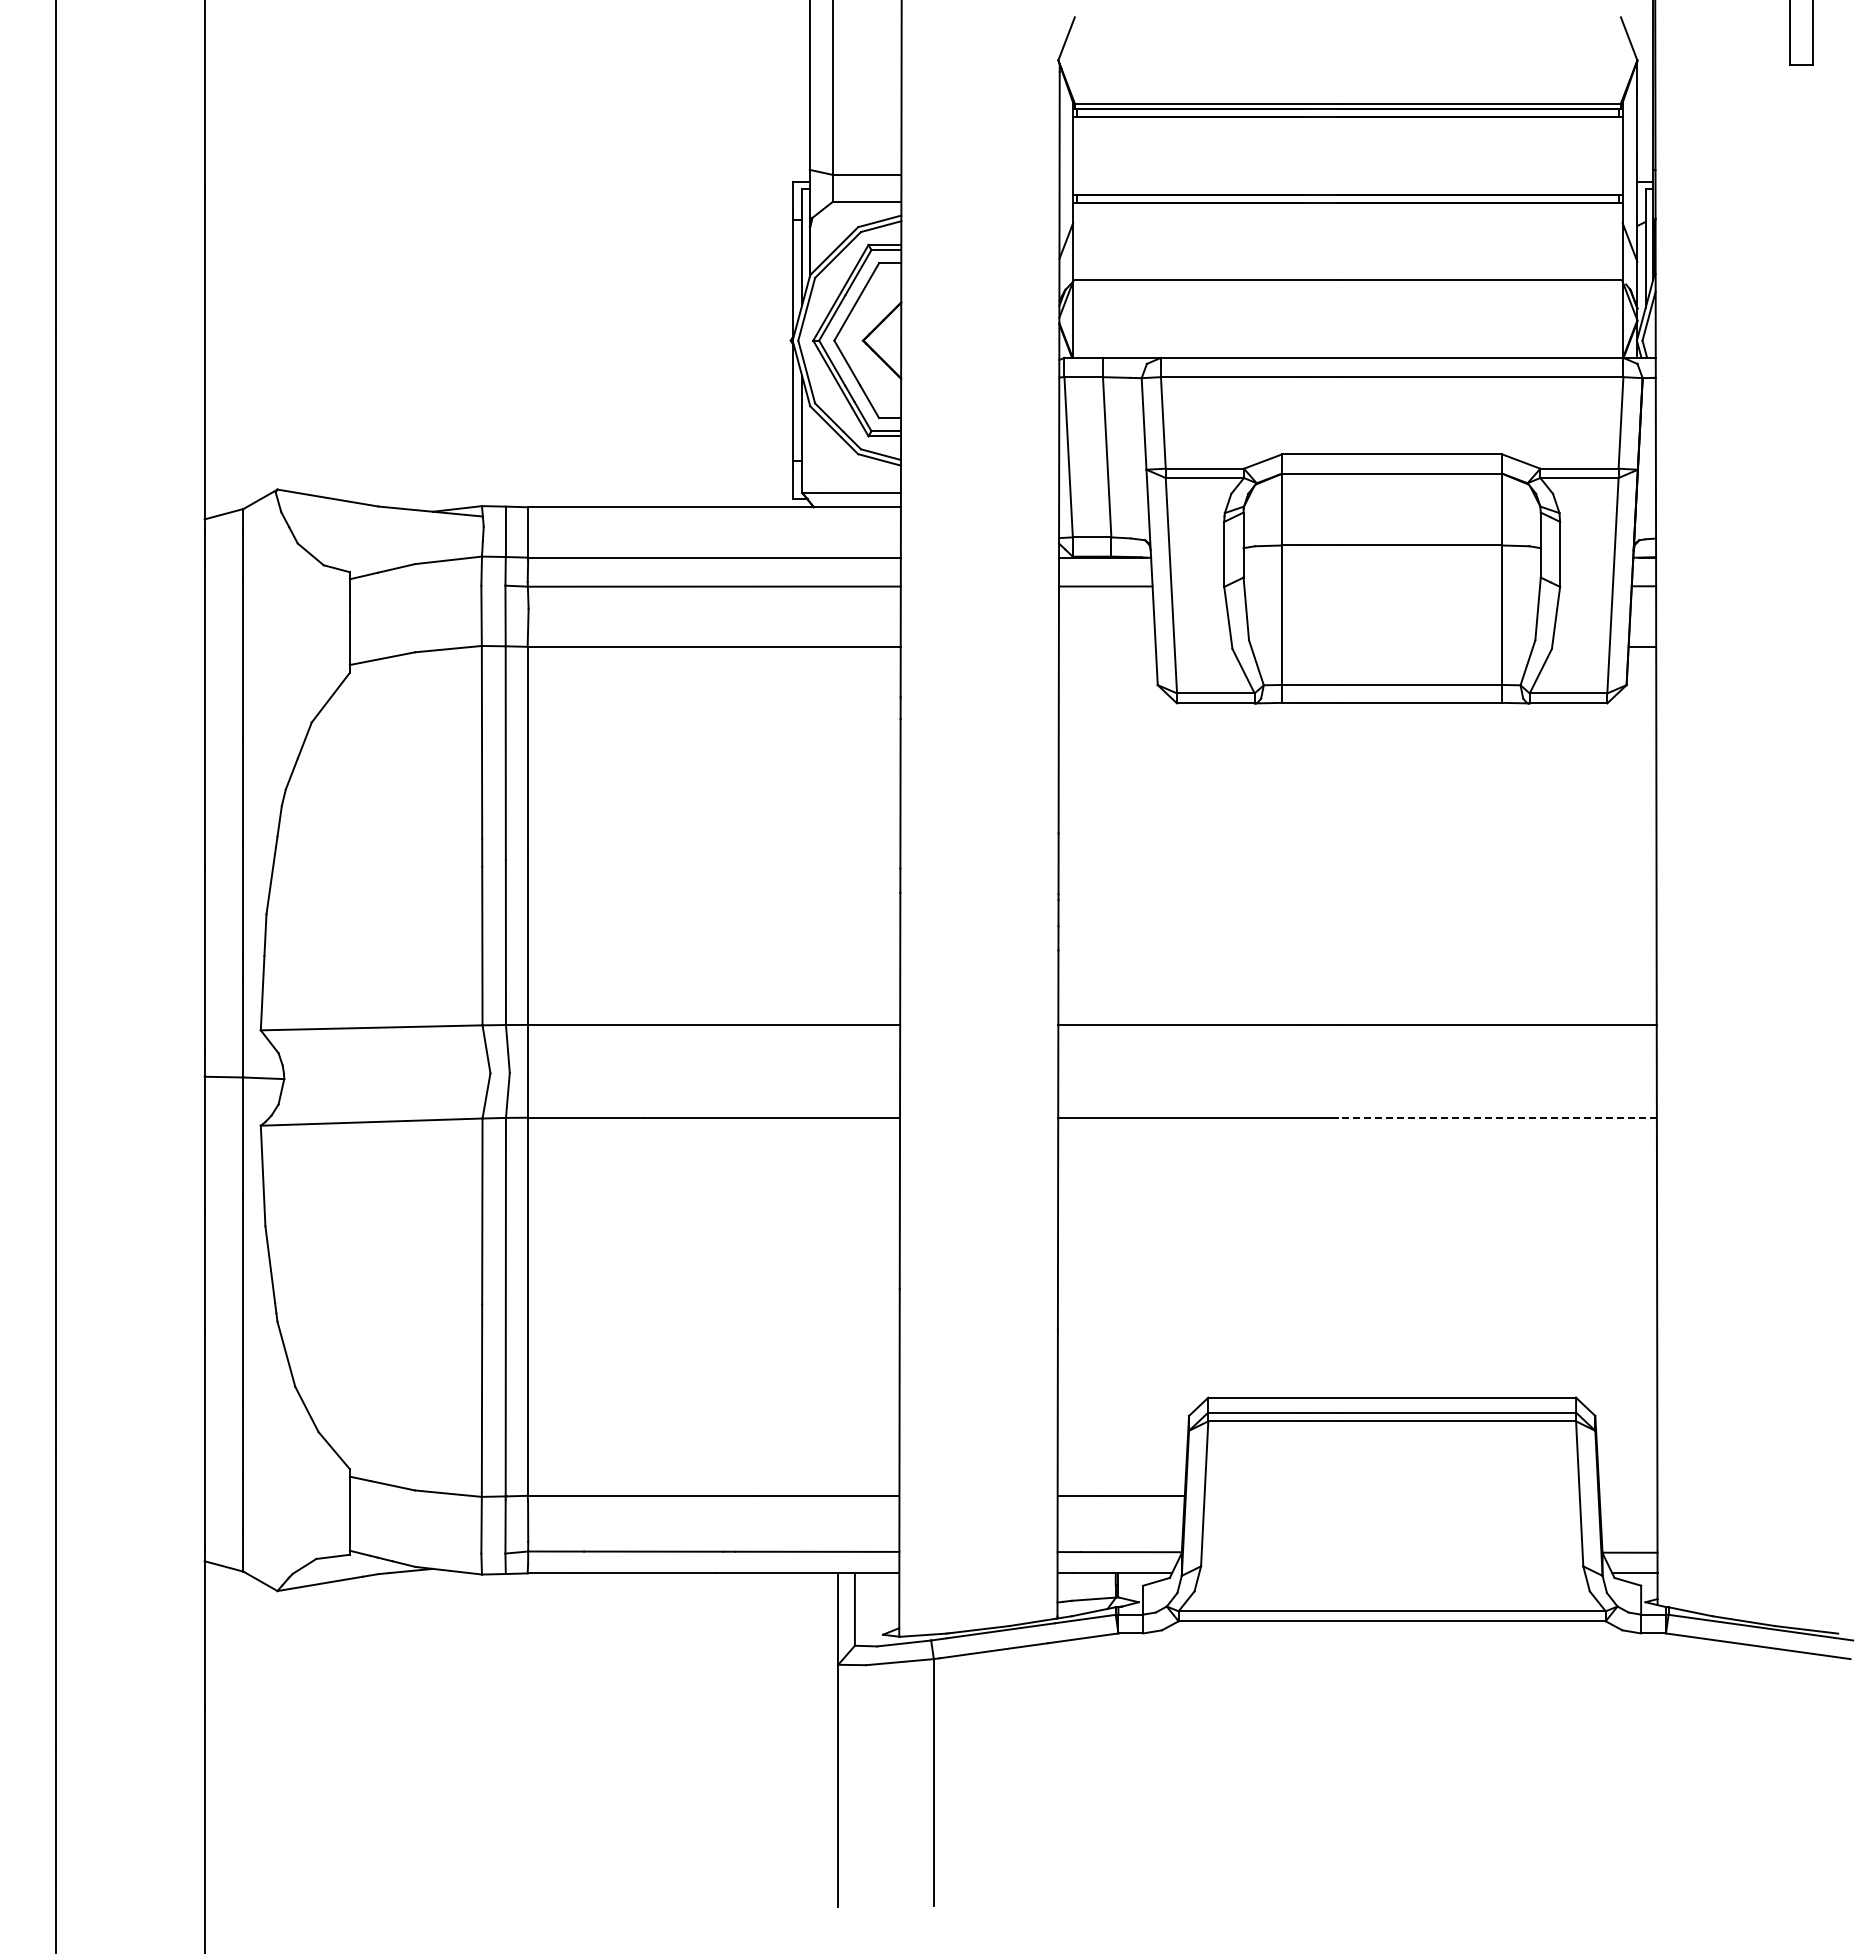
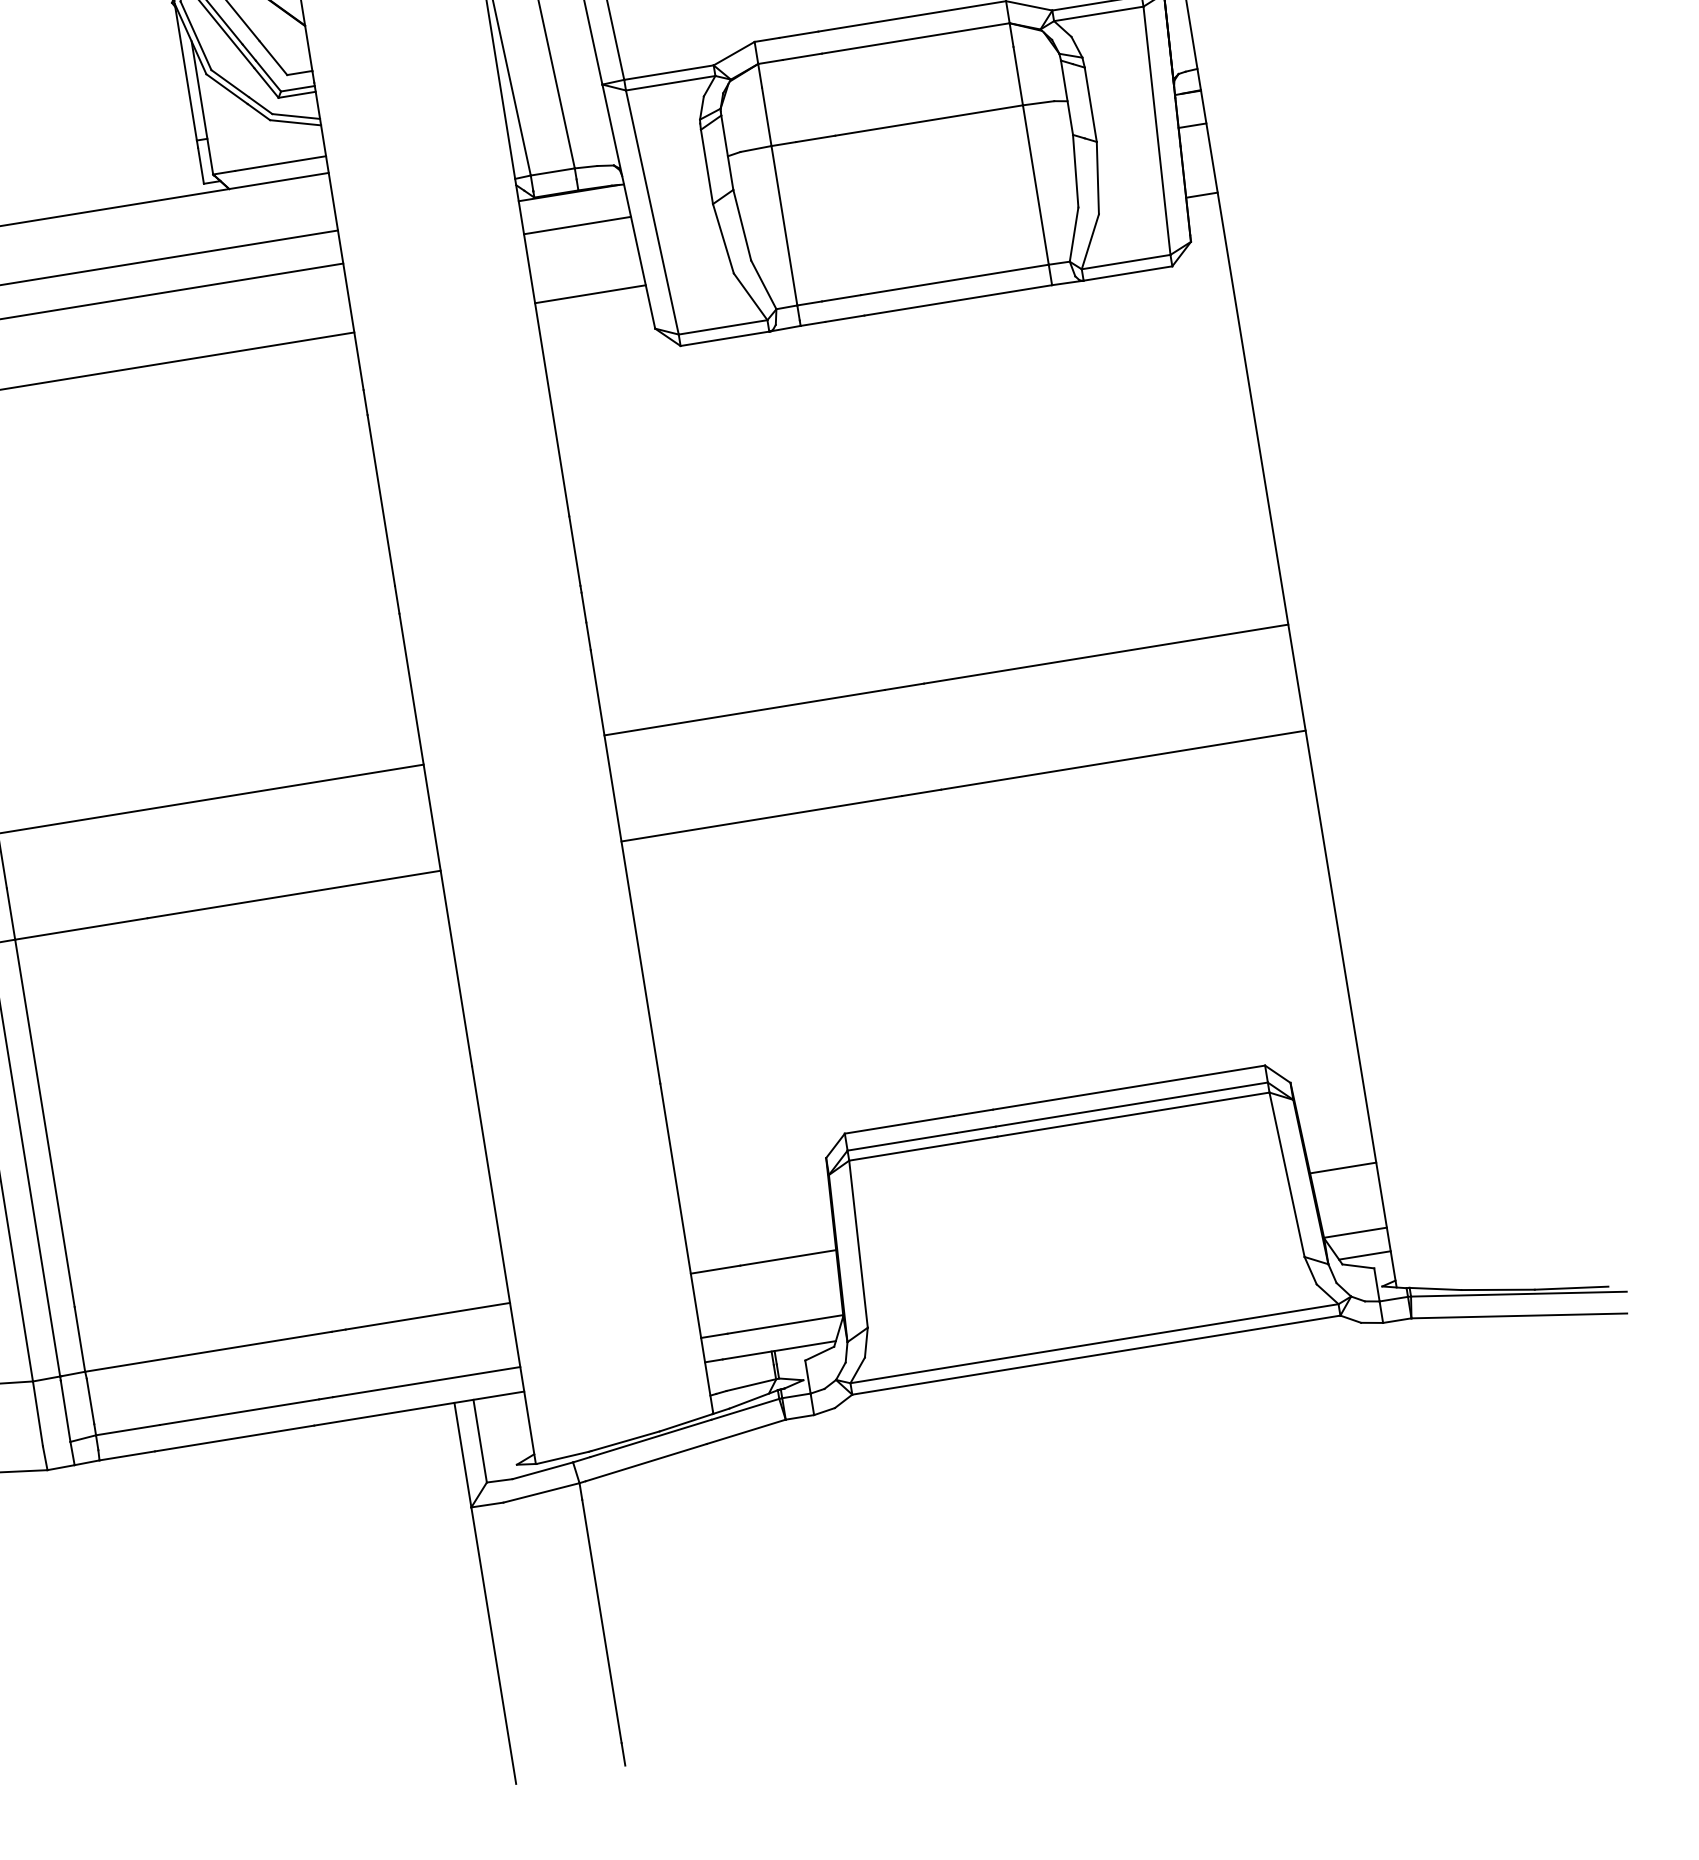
line: (1106, 646) -> (589, 294), added
line: (1496, 1117) -> (1122, 760), dashed -> solid
line: (1628, 1495) -> (1343, 1167), added

